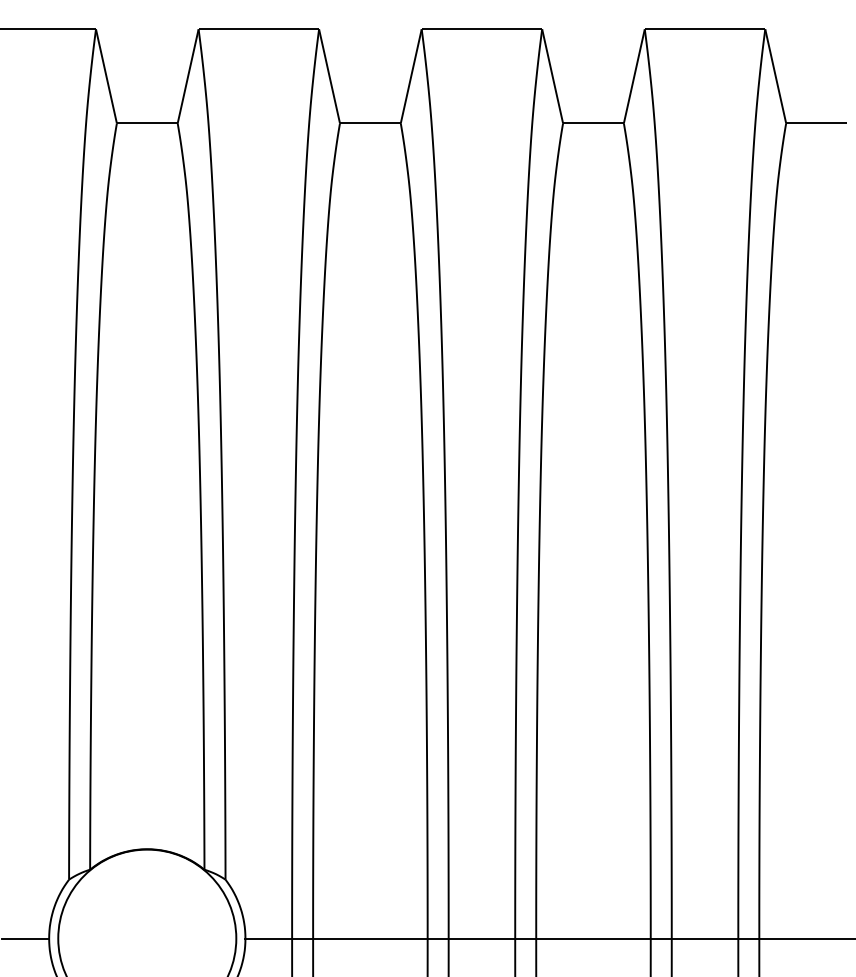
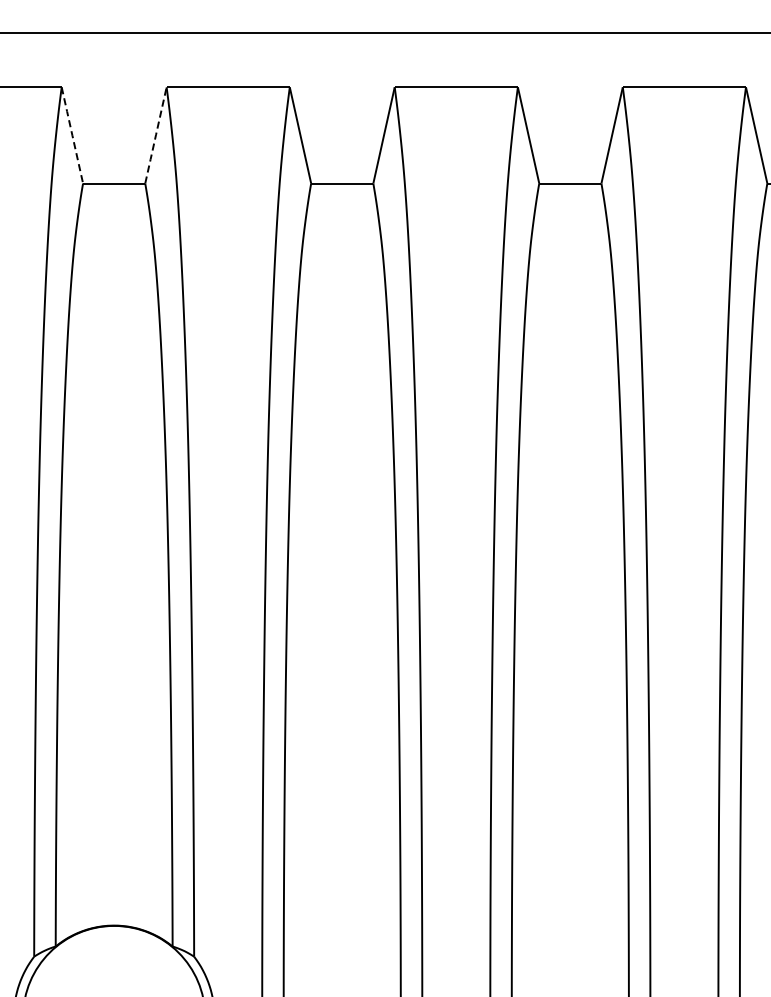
line: (106, 75) -> (72, 134), solid -> dashed
line: (188, 76) -> (156, 135), solid -> dashed

